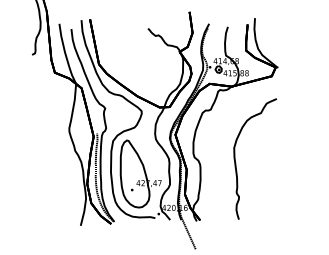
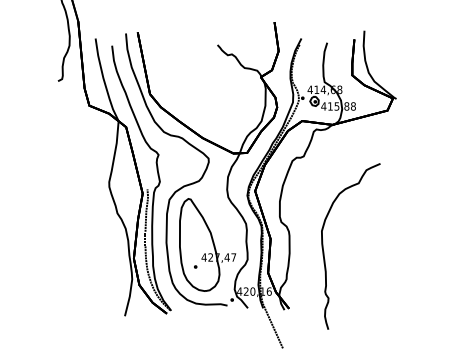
curve: (236, 162) -> (324, 251), moved

